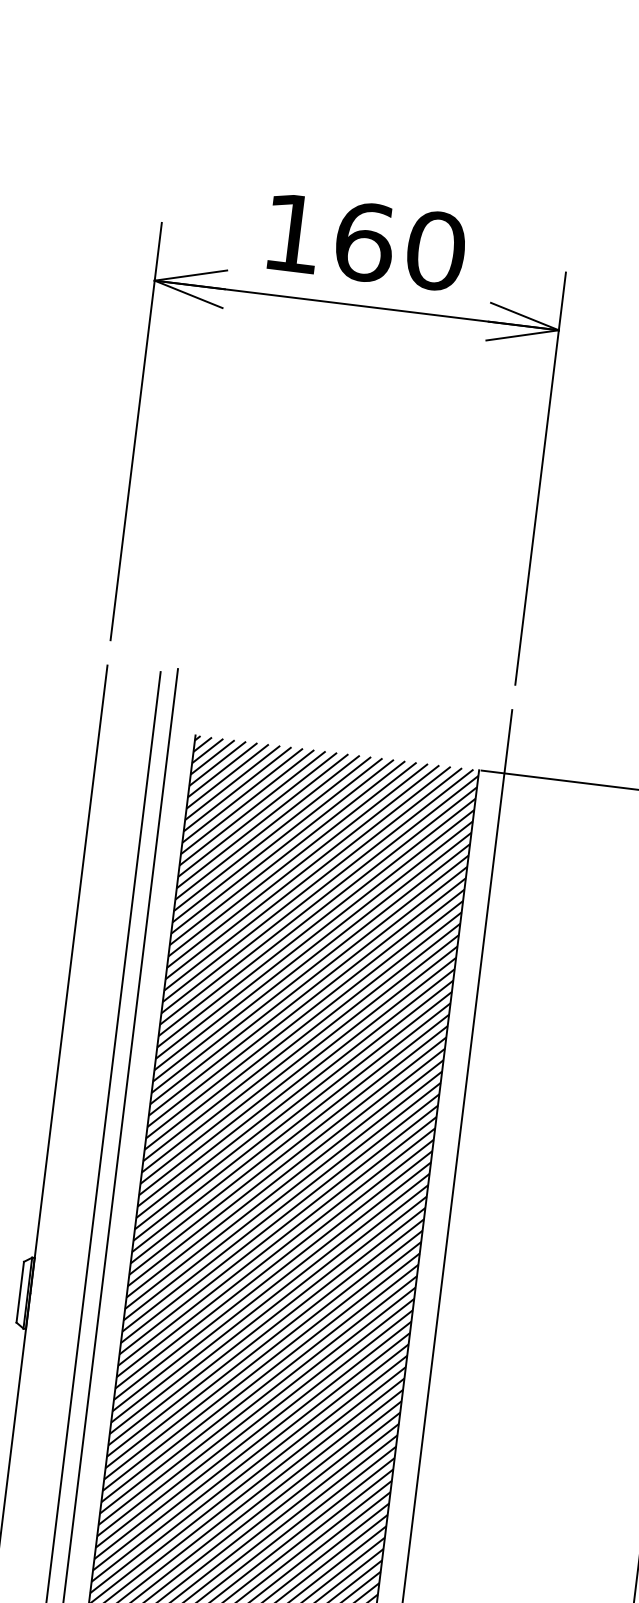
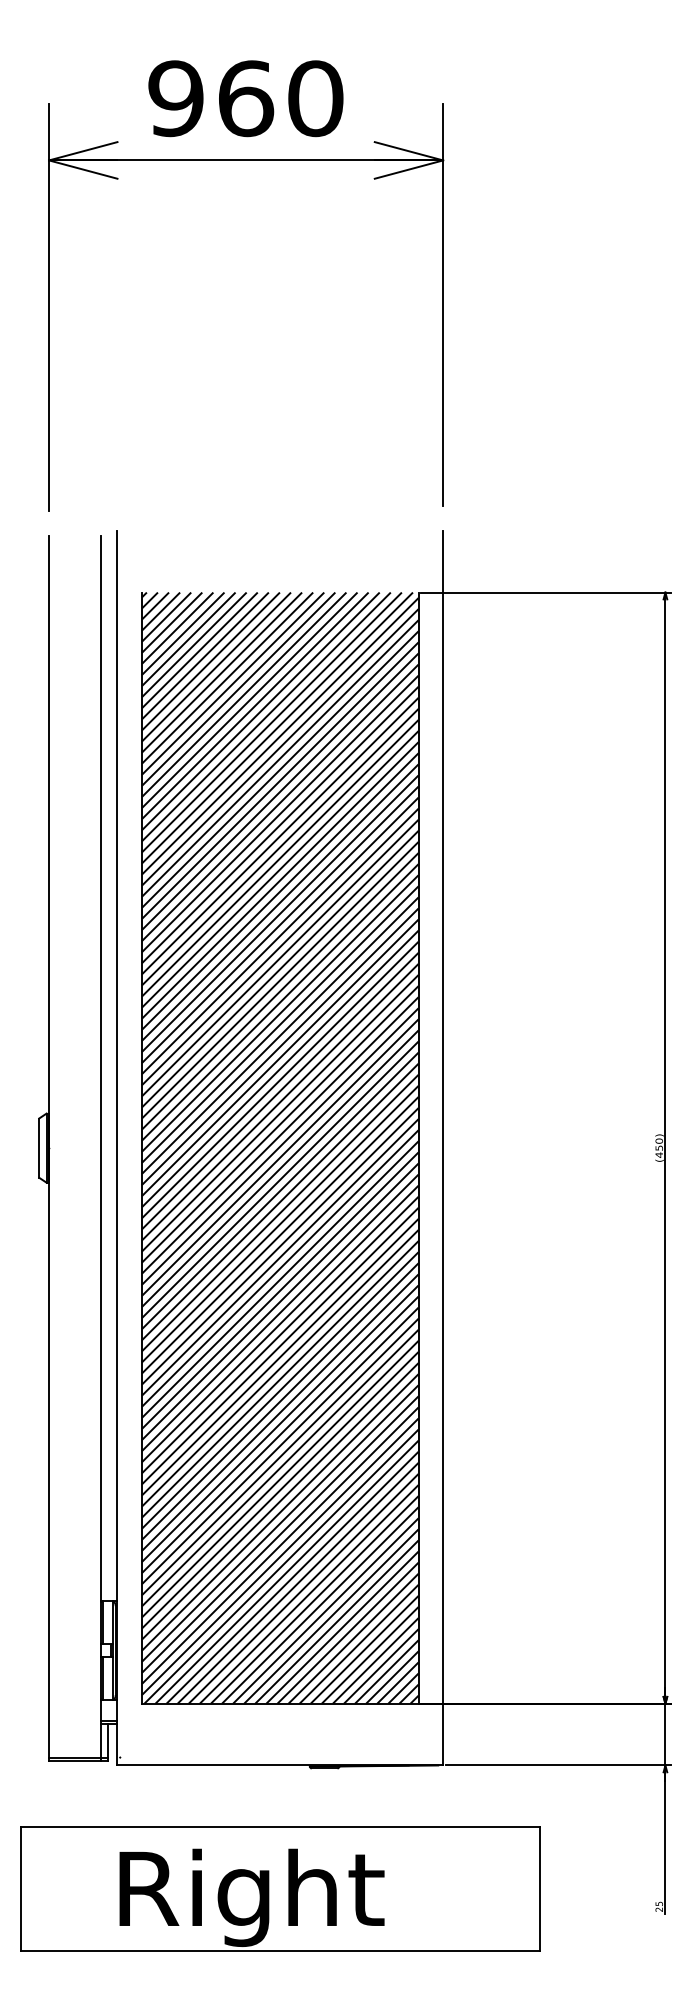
text: (292, 233) -> (175, 98), 160 -> 960

